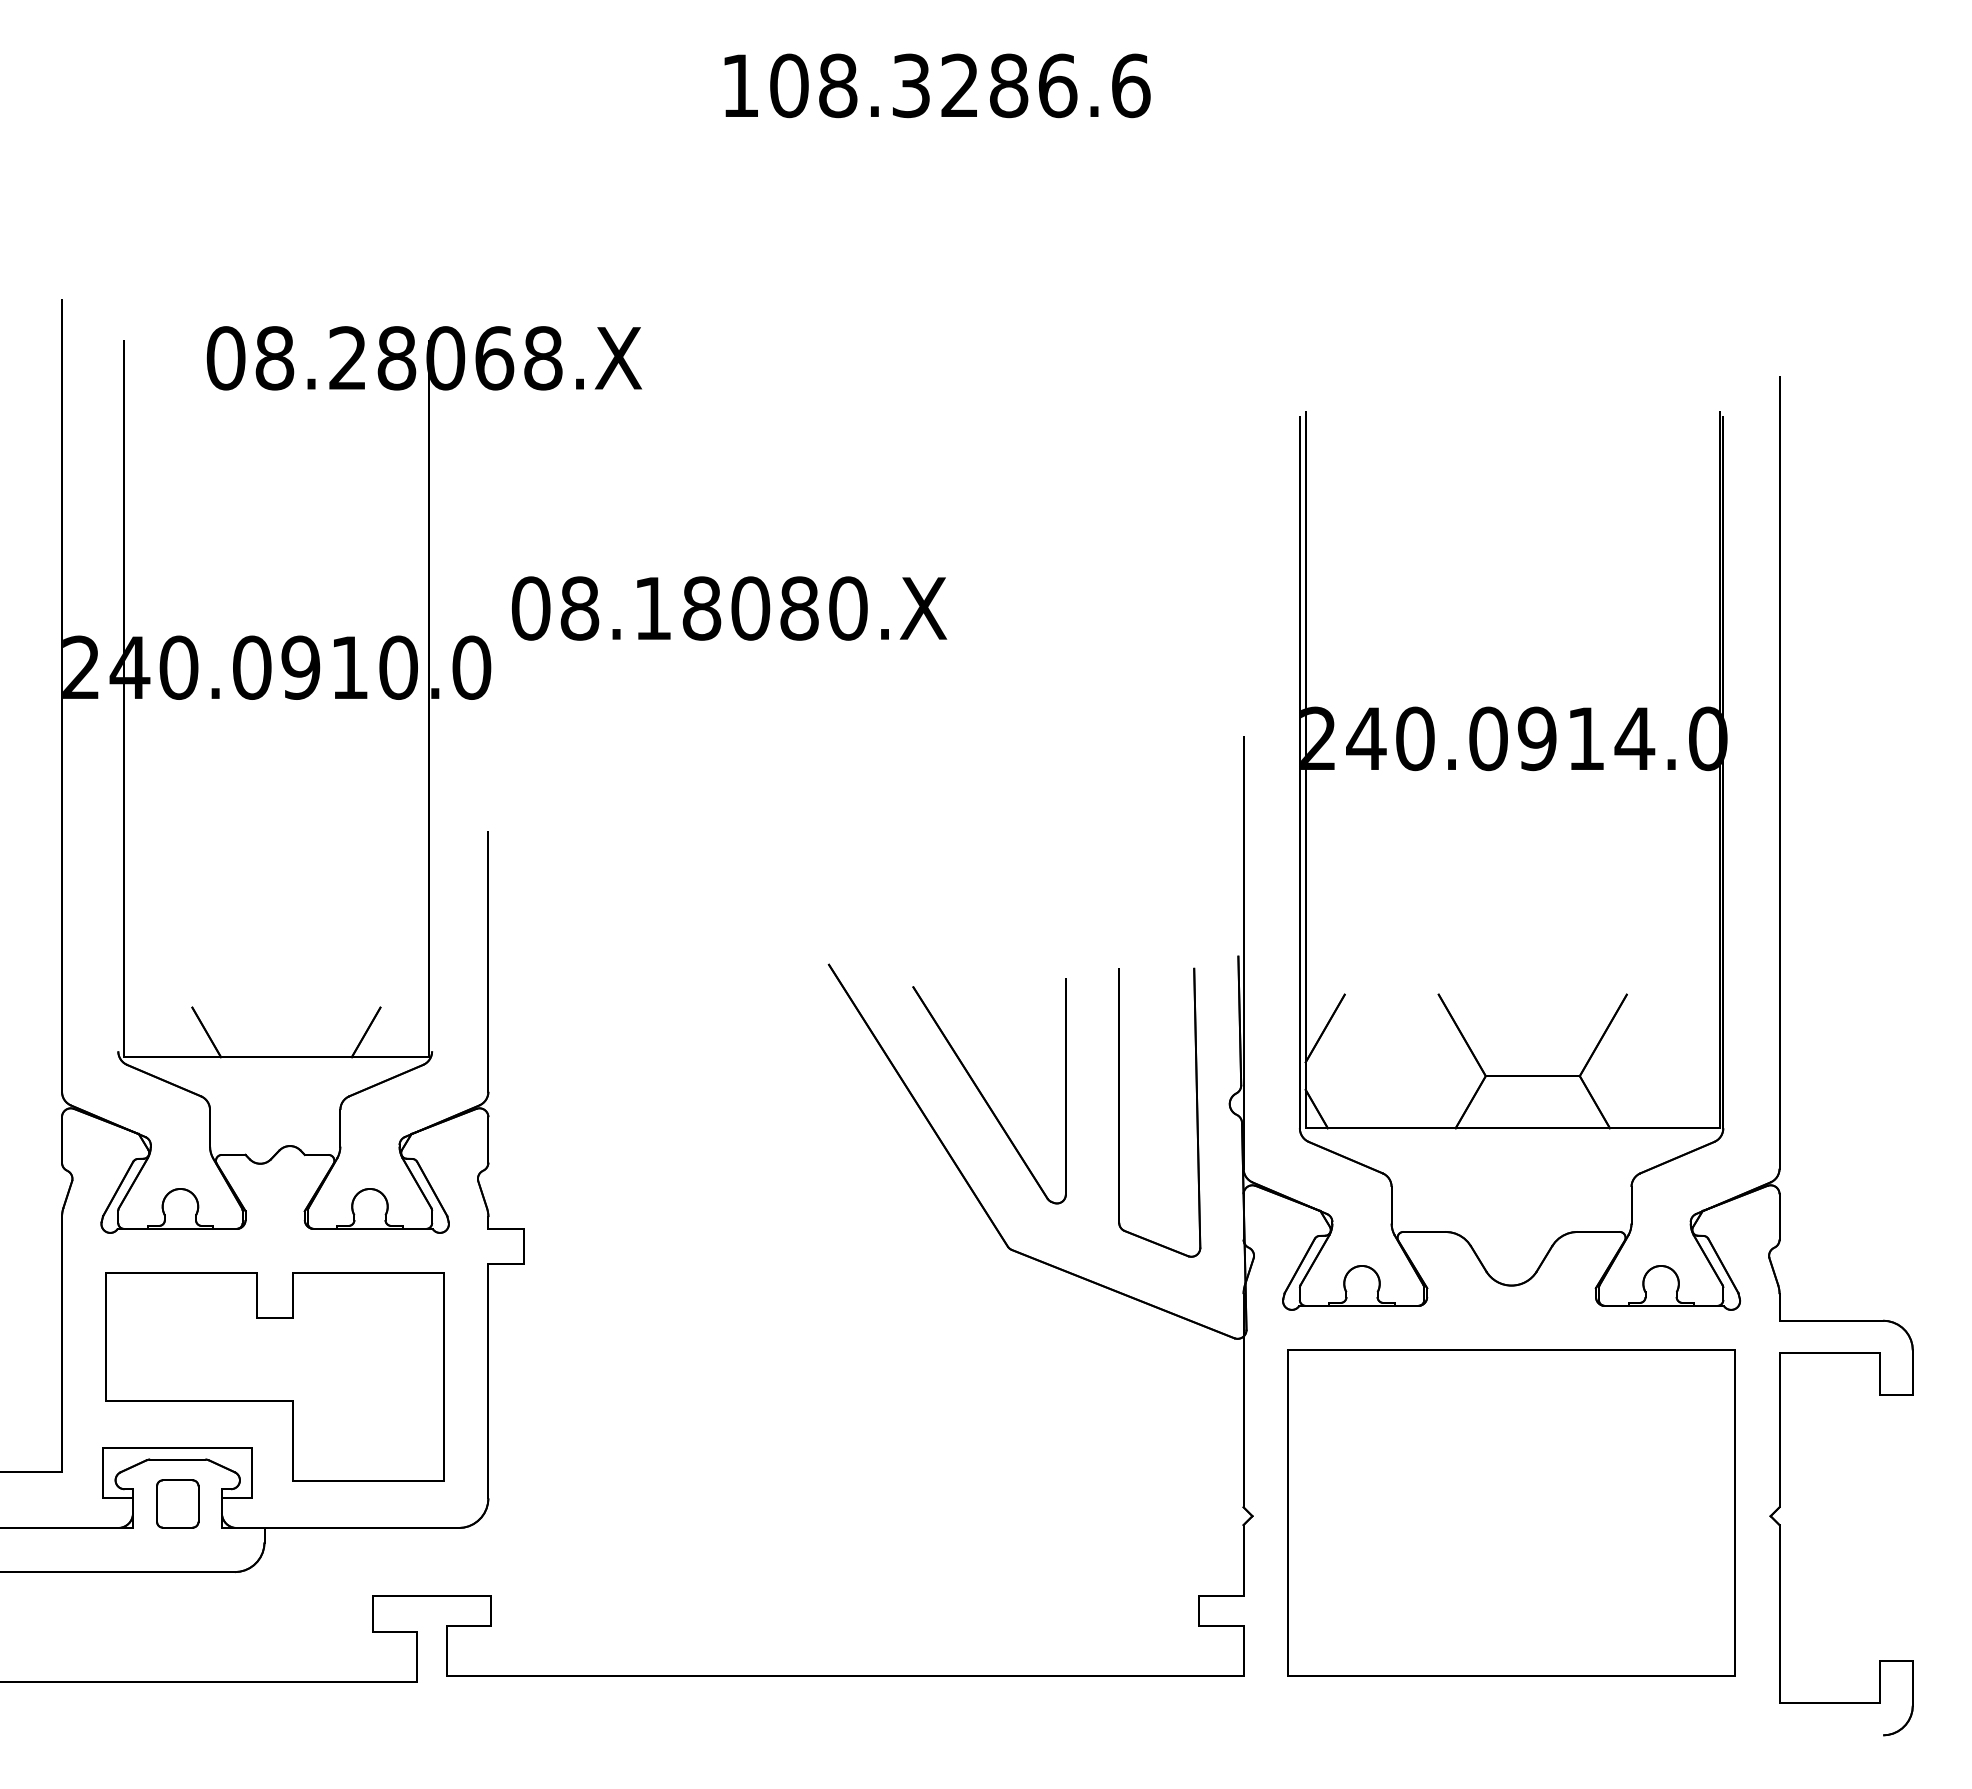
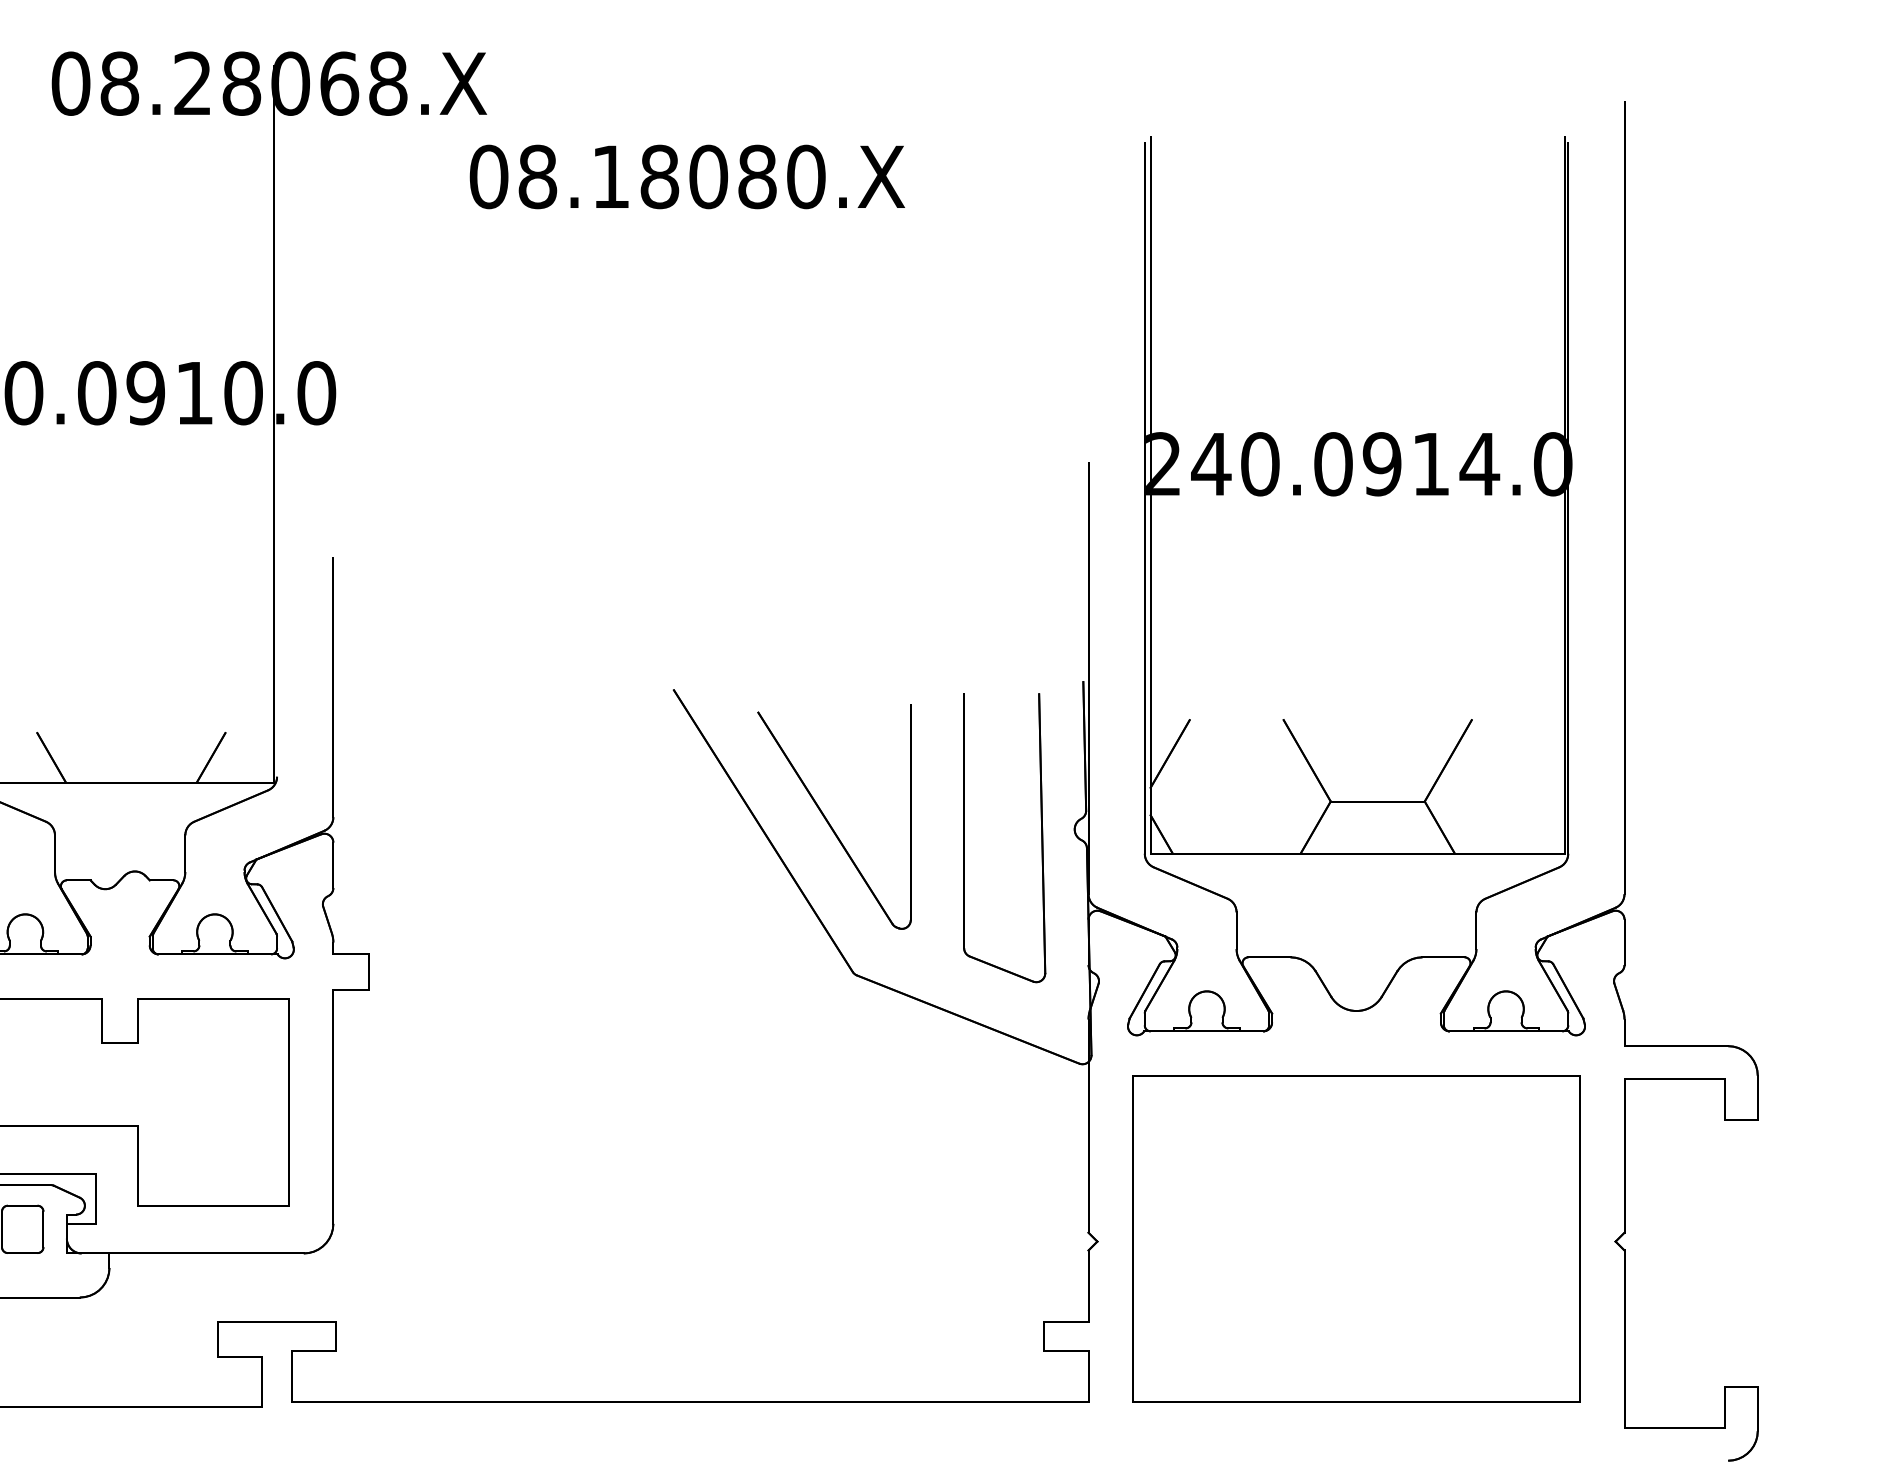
text: (729, 608) -> (687, 176), moved

